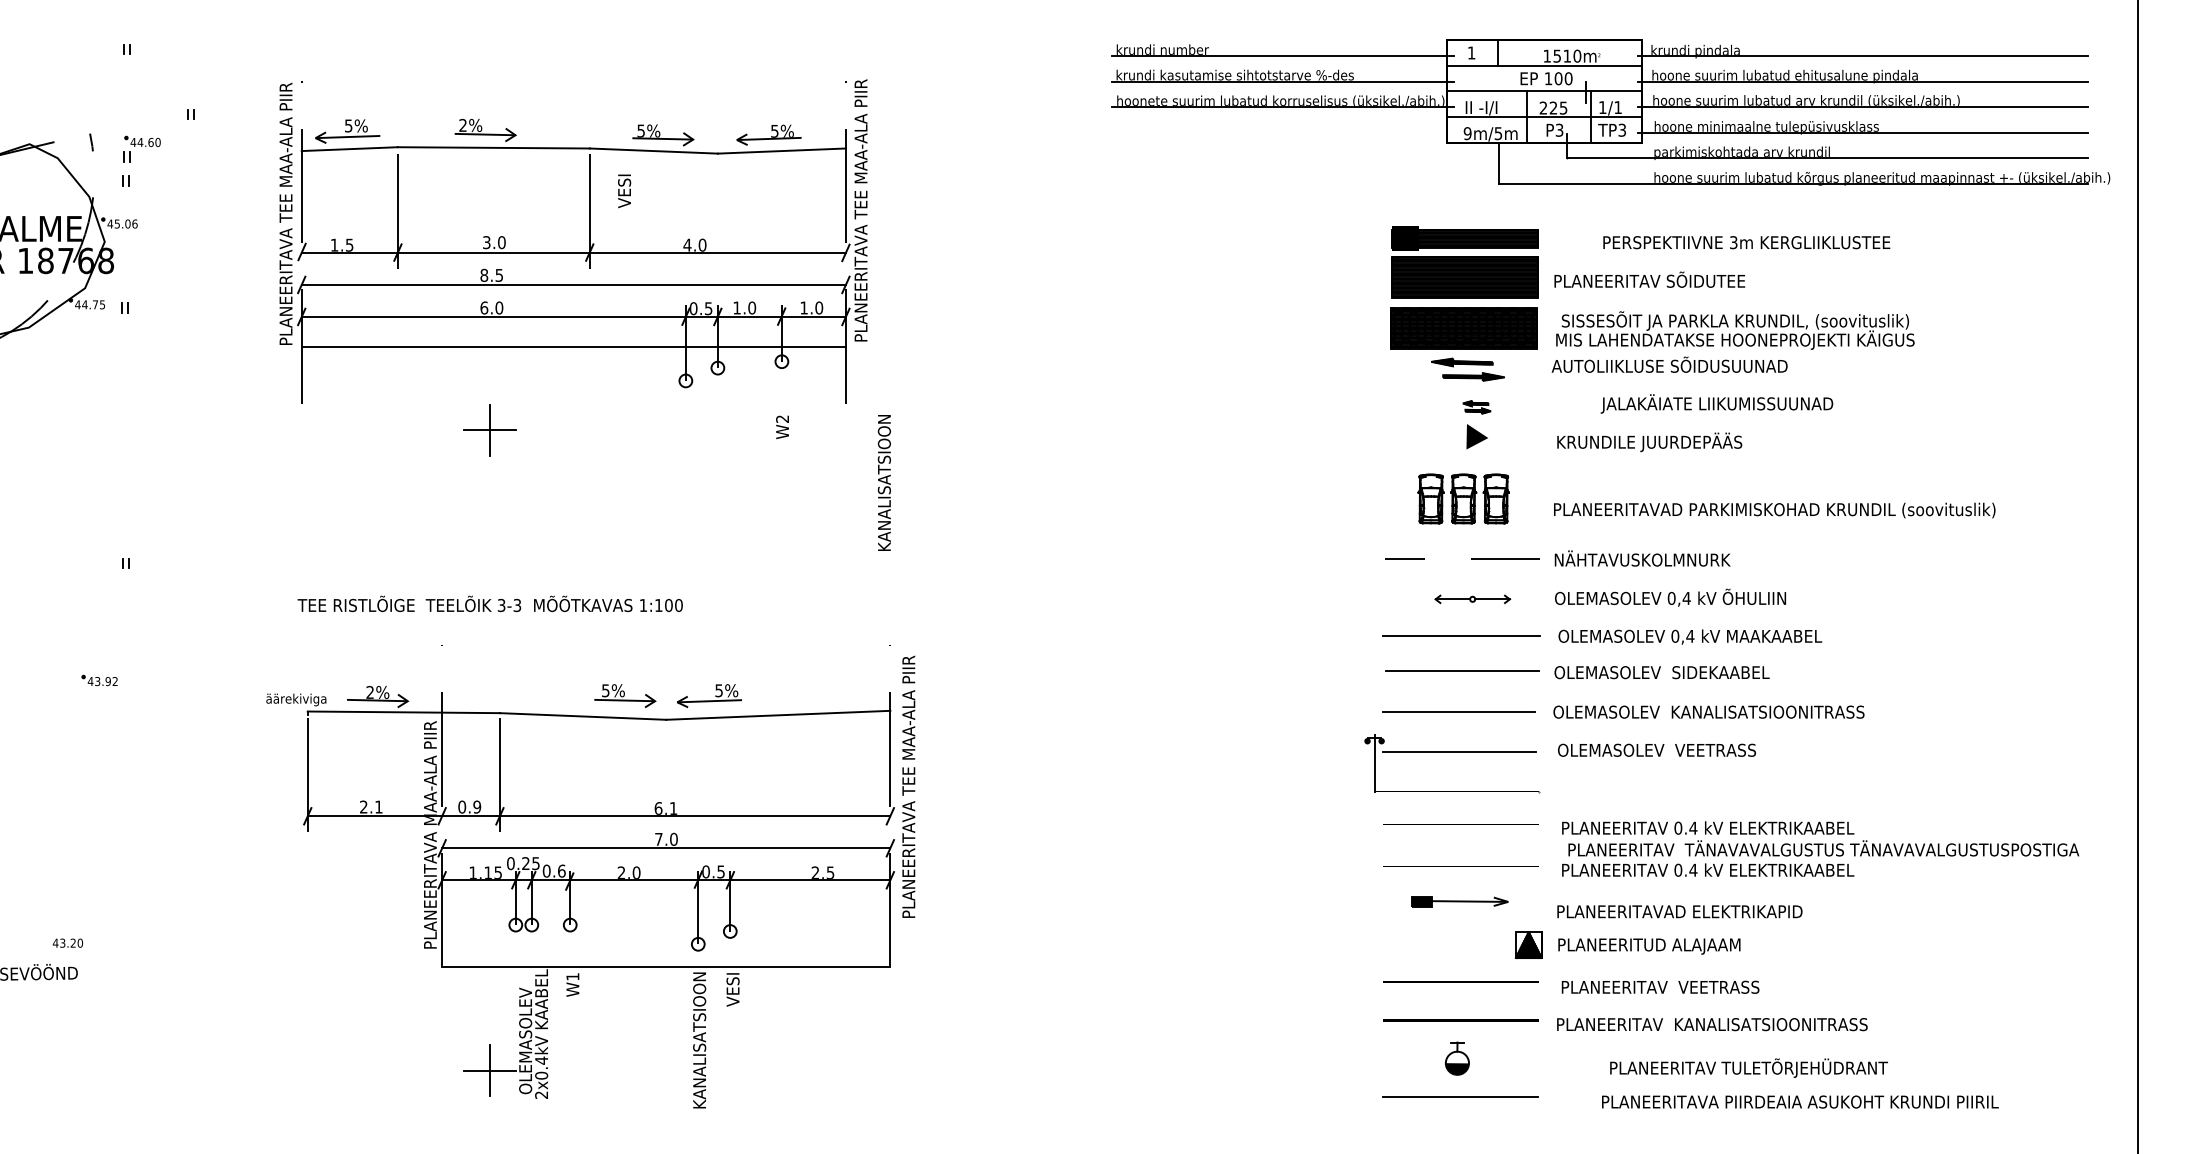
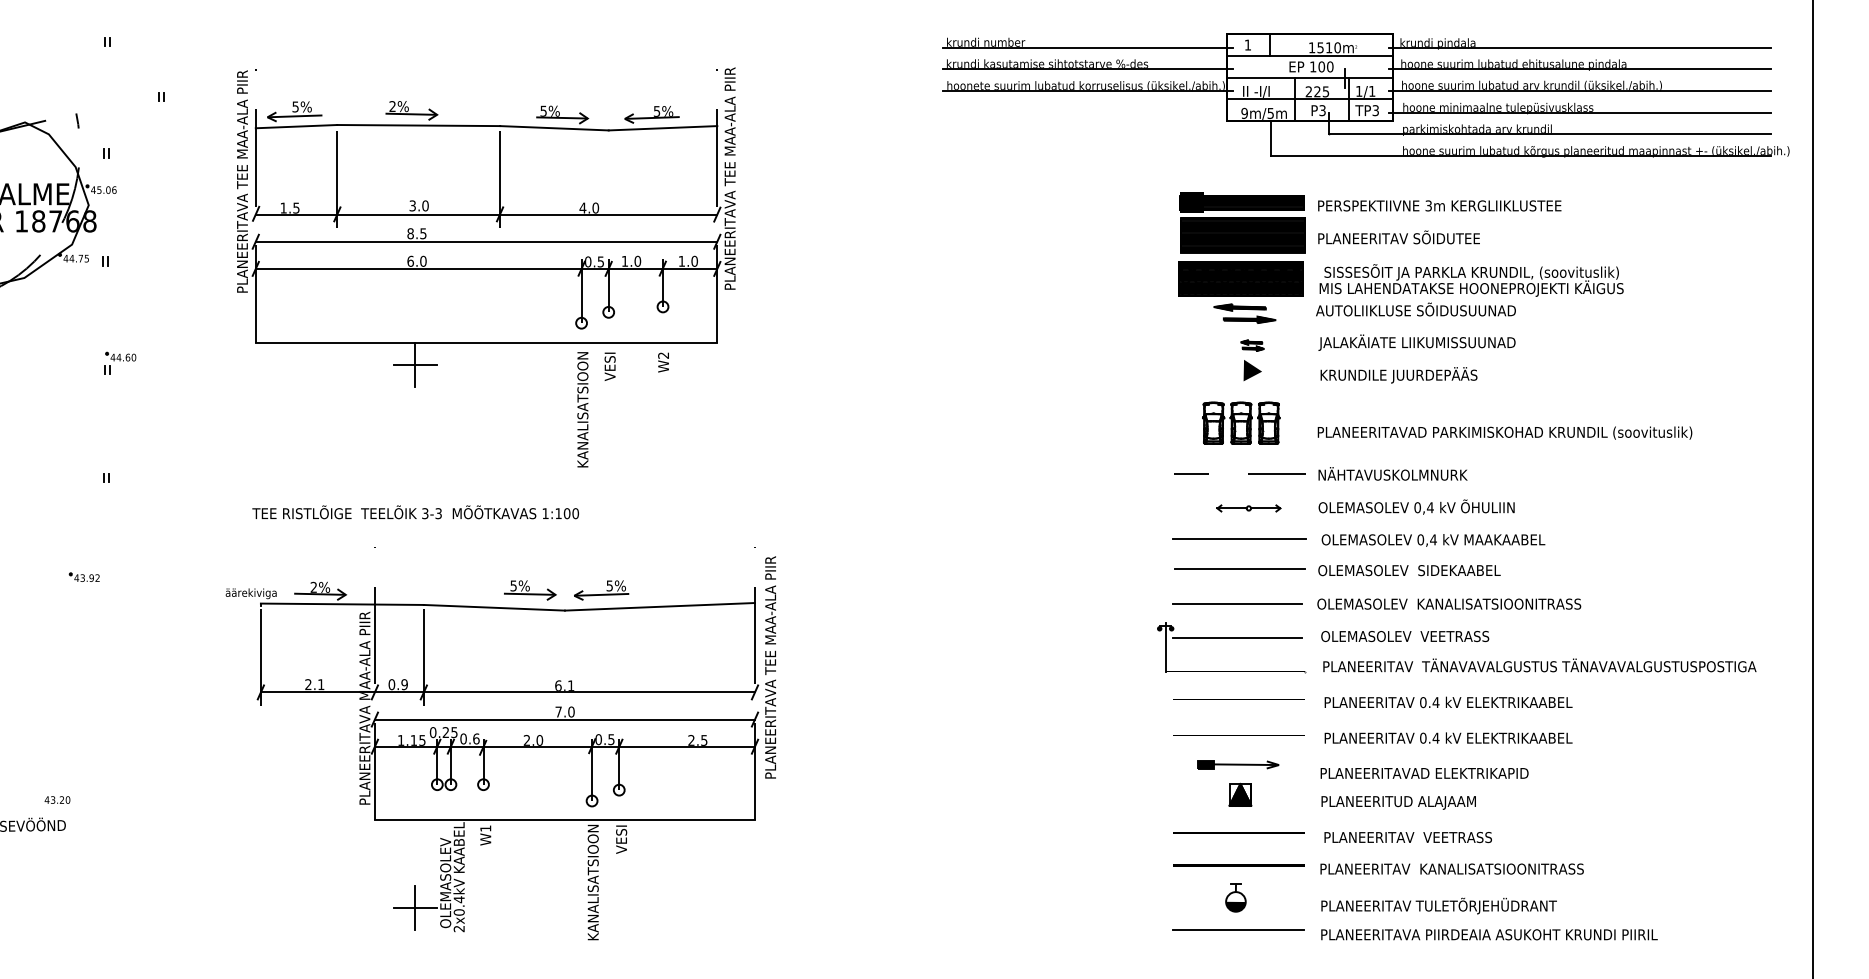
part: (141, 148) -> (119, 362), moved
text: (624, 191) -> (610, 366), moved
text: (1746, 242) -> (1439, 205), moved
line: (573, 346) -> (486, 342), moved
text: (1716, 403) -> (1416, 342), moved
text: (883, 482) -> (582, 409), moved
text: (1823, 848) -> (1539, 665), moved
part: (1528, 944) -> (1240, 794), moved
text: (1748, 1067) -> (1438, 905), moved
text: (1800, 1101) -> (1489, 934), moved

